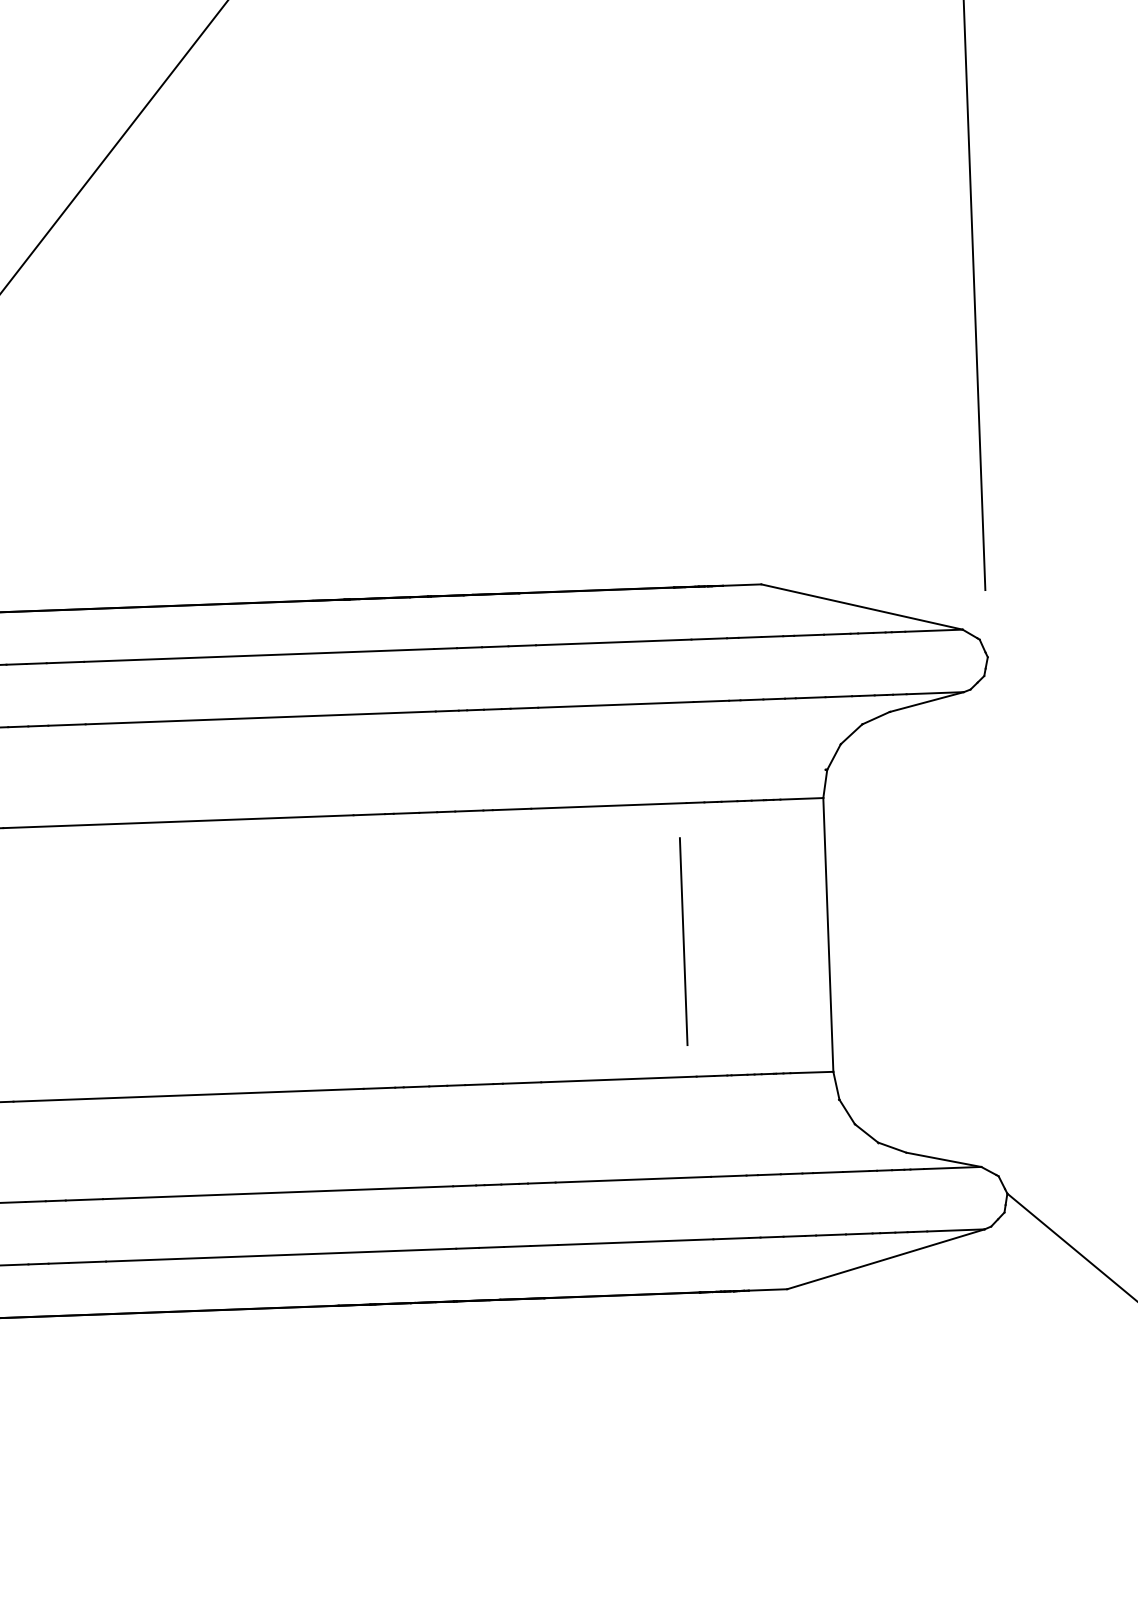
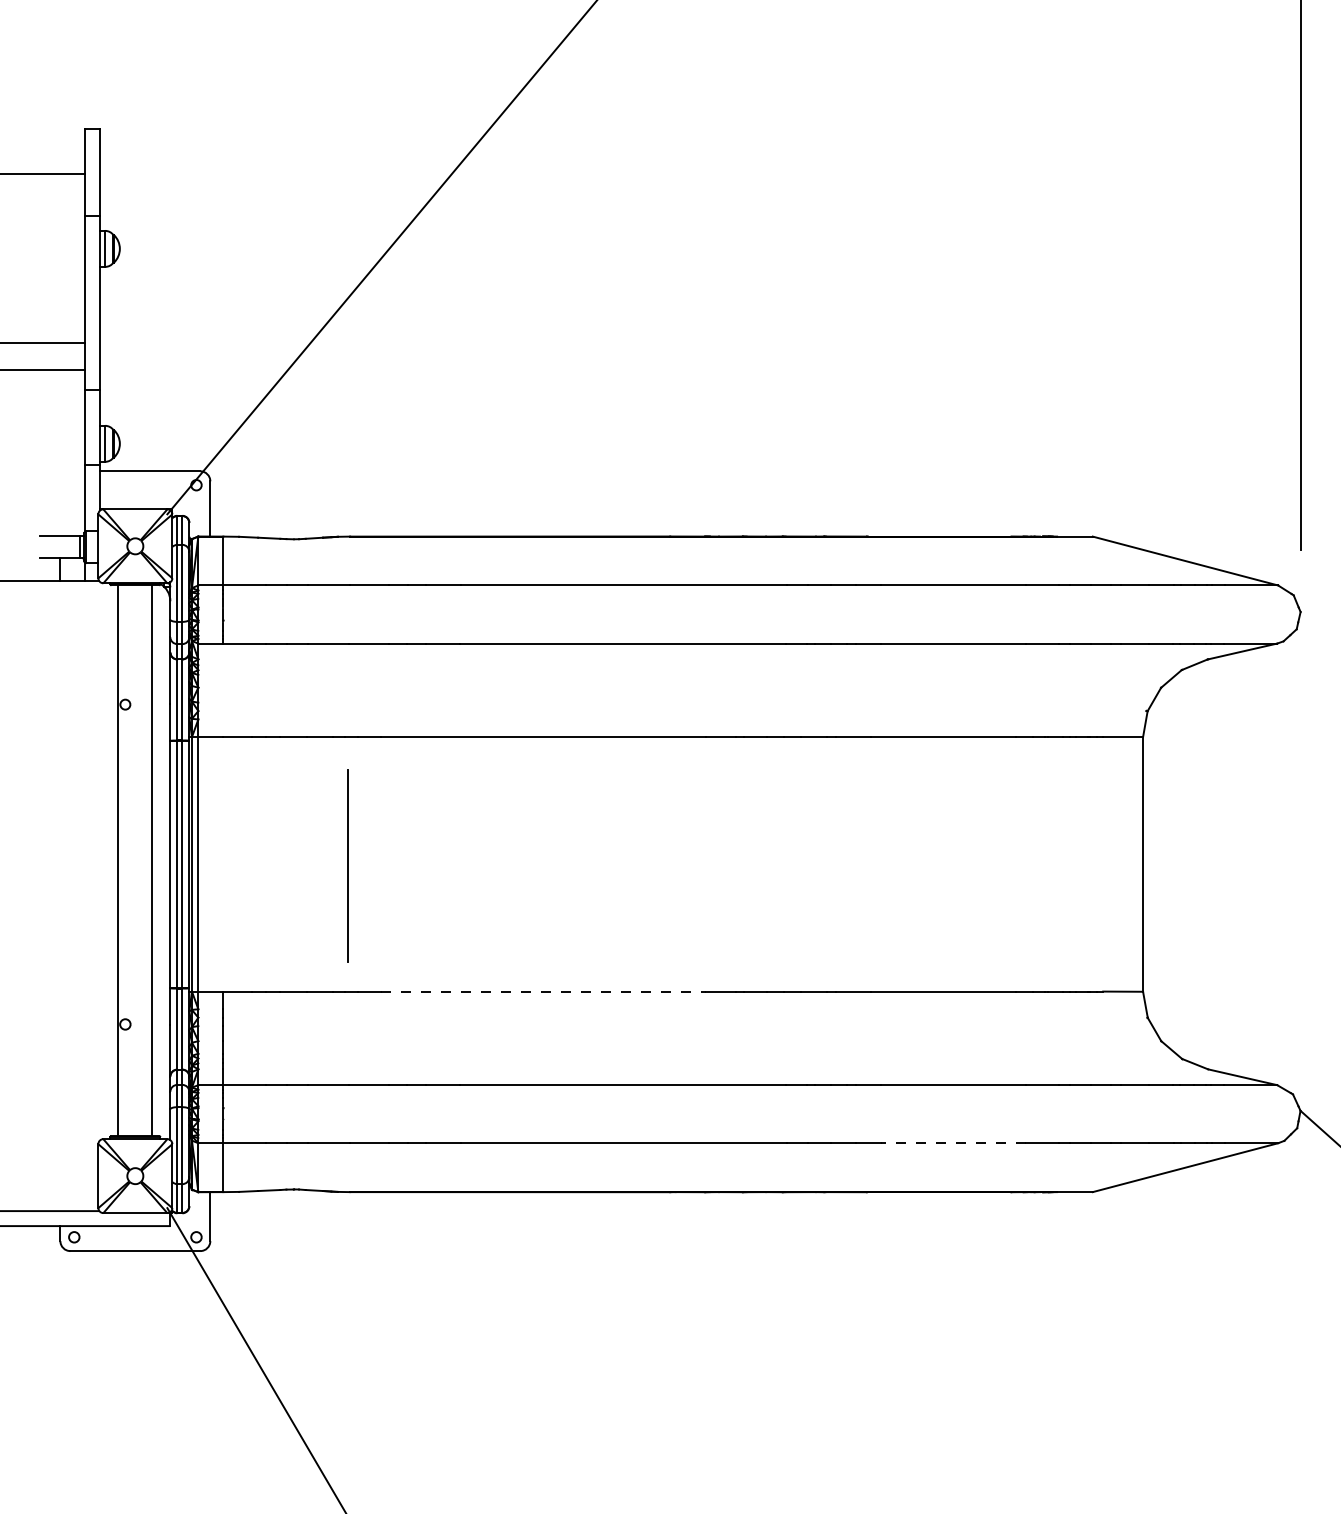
line: (683, 941) -> (1008, 865), removed
line: (188, 1095) -> (543, 991), solid -> dashed
line: (635, 1242) -> (953, 1143), solid -> dashed

